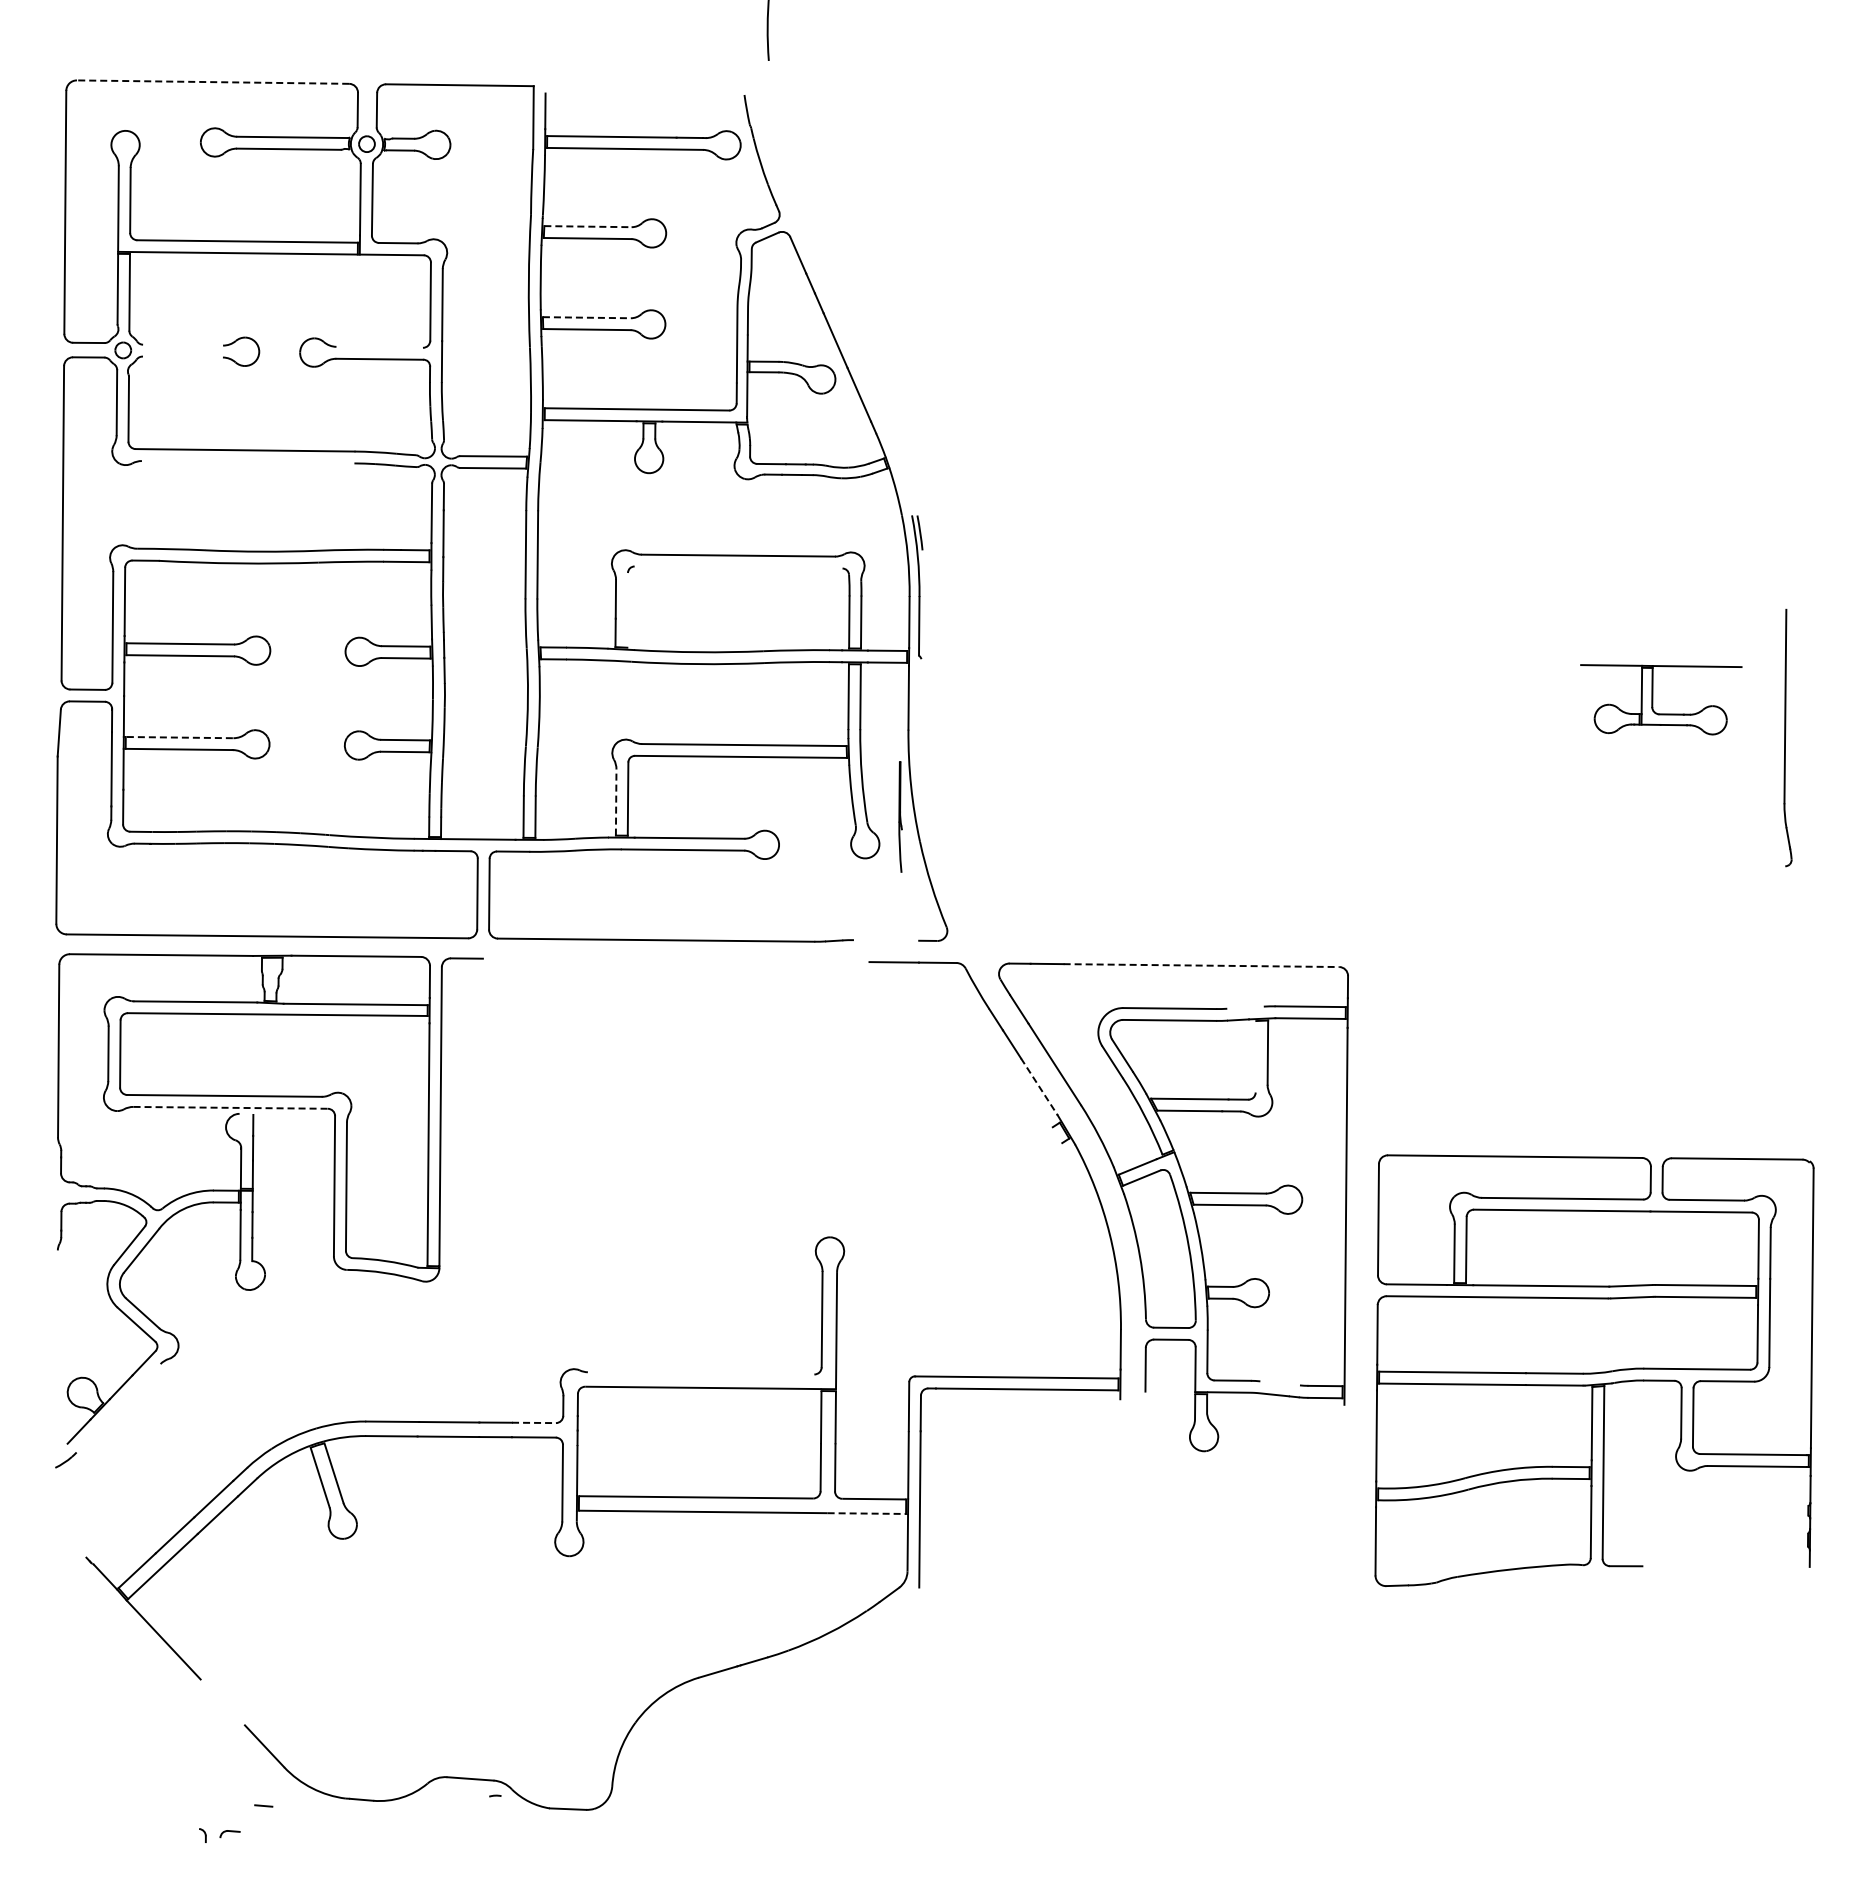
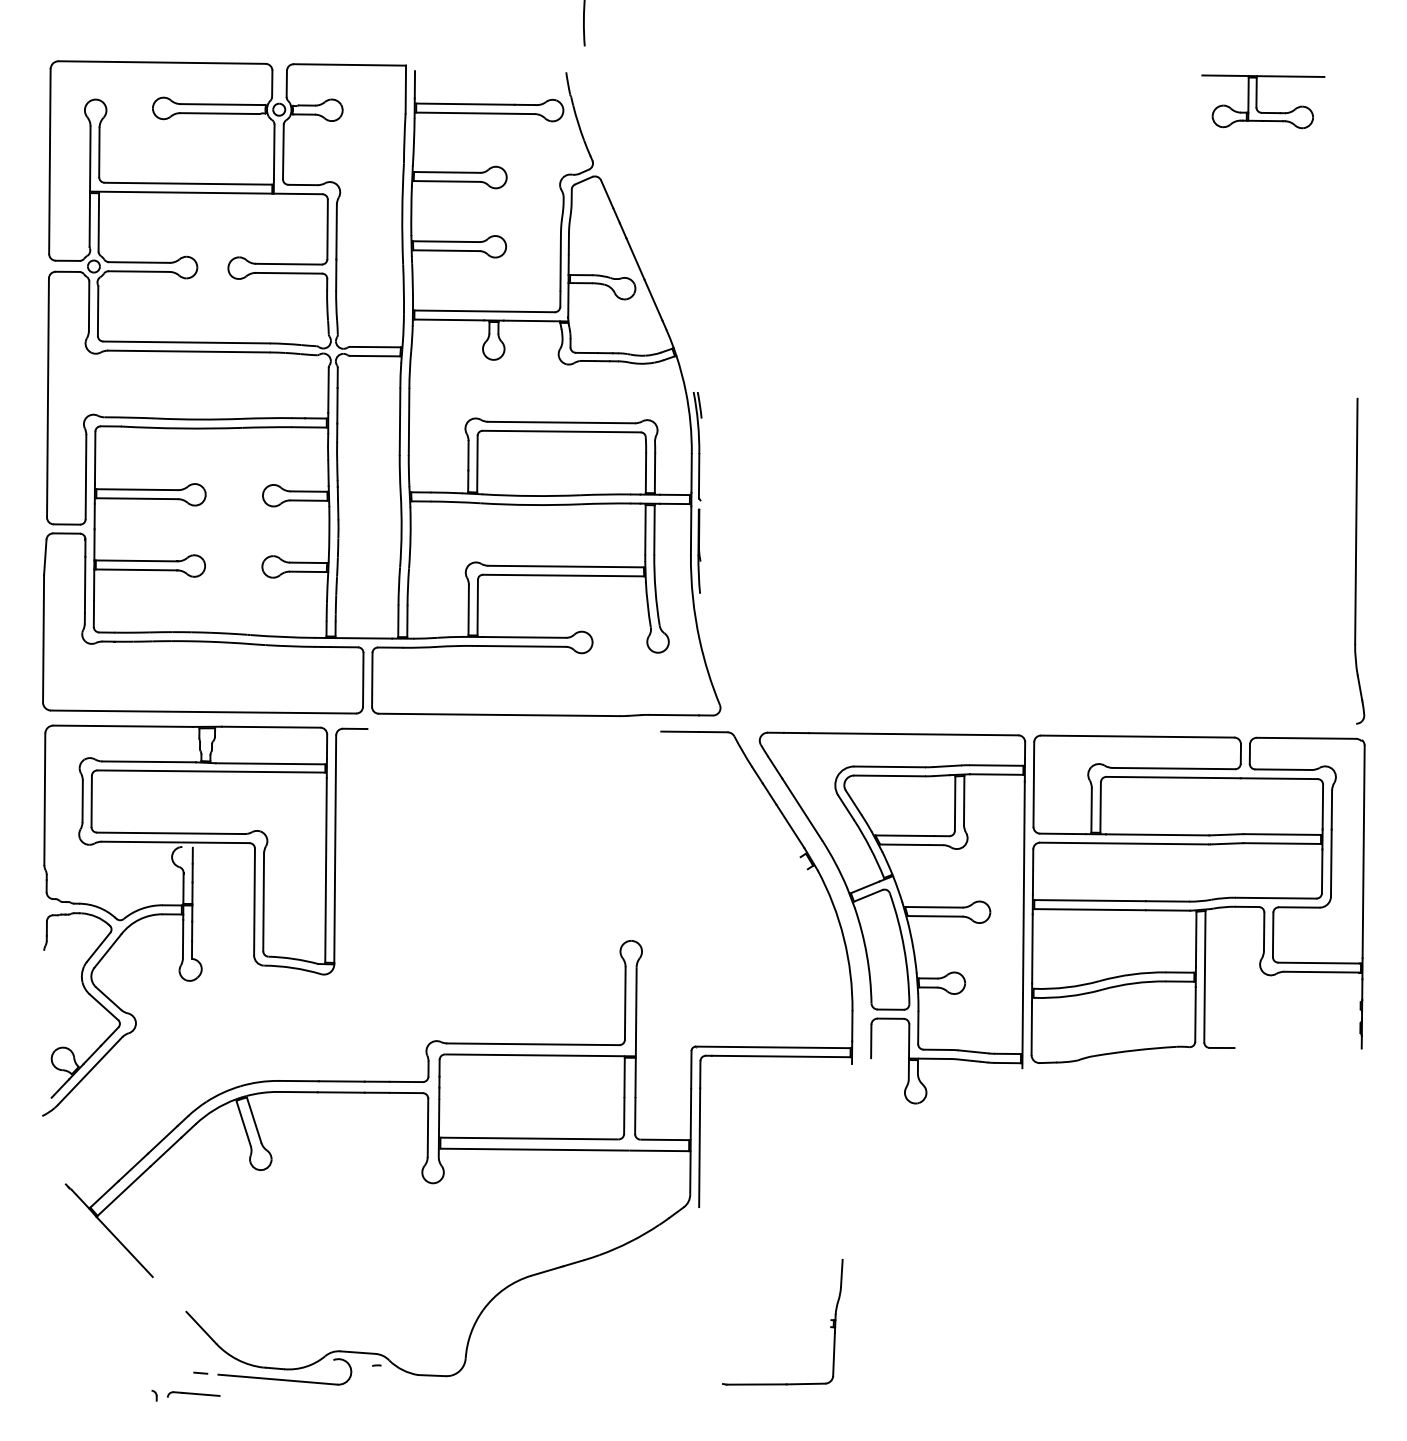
line: (212, 82) -> (161, 62), dashed -> solid
line: (587, 226) -> (446, 172), dashed -> solid
line: (586, 317) -> (446, 241), dashed -> solid
line: (183, 344) -> (139, 262), added
line: (379, 346) -> (288, 263), added
line: (182, 356) -> (138, 271), added
line: (247, 462) -> (188, 351), added
line: (738, 567) -> (561, 431), added
line: (627, 610) -> (477, 464), added
part: (1653, 699) -> (1257, 101), moved
line: (179, 737) -> (136, 560), dashed -> solid
part: (1787, 737) -> (1359, 560), size x1.67
line: (616, 801) -> (468, 609), dashed -> solid
line: (900, 816) -> (699, 550), moved
line: (886, 940) -> (674, 715), added
line: (1201, 965) -> (913, 734), dashed -> solid
line: (1245, 1007) -> (947, 766), added
line: (1255, 1056) -> (954, 803), added
line: (1039, 1086) -> (790, 826), dashed -> solid
line: (231, 1107) -> (176, 842), dashed -> solid
part: (1594, 1370) -> (1198, 899), moved
line: (700, 1373) -> (532, 1044), added
line: (1279, 1383) -> (973, 1051), added
line: (118, 1408) -> (90, 1070), added
line: (533, 1422) -> (405, 1081), dashed -> solid
line: (868, 1513) -> (660, 1150), dashed -> solid
part: (1092, 1736) -> (830, 1320), added
part: (374, 1814) -> (284, 1379), added
line: (263, 1833) -> (200, 1394), added

